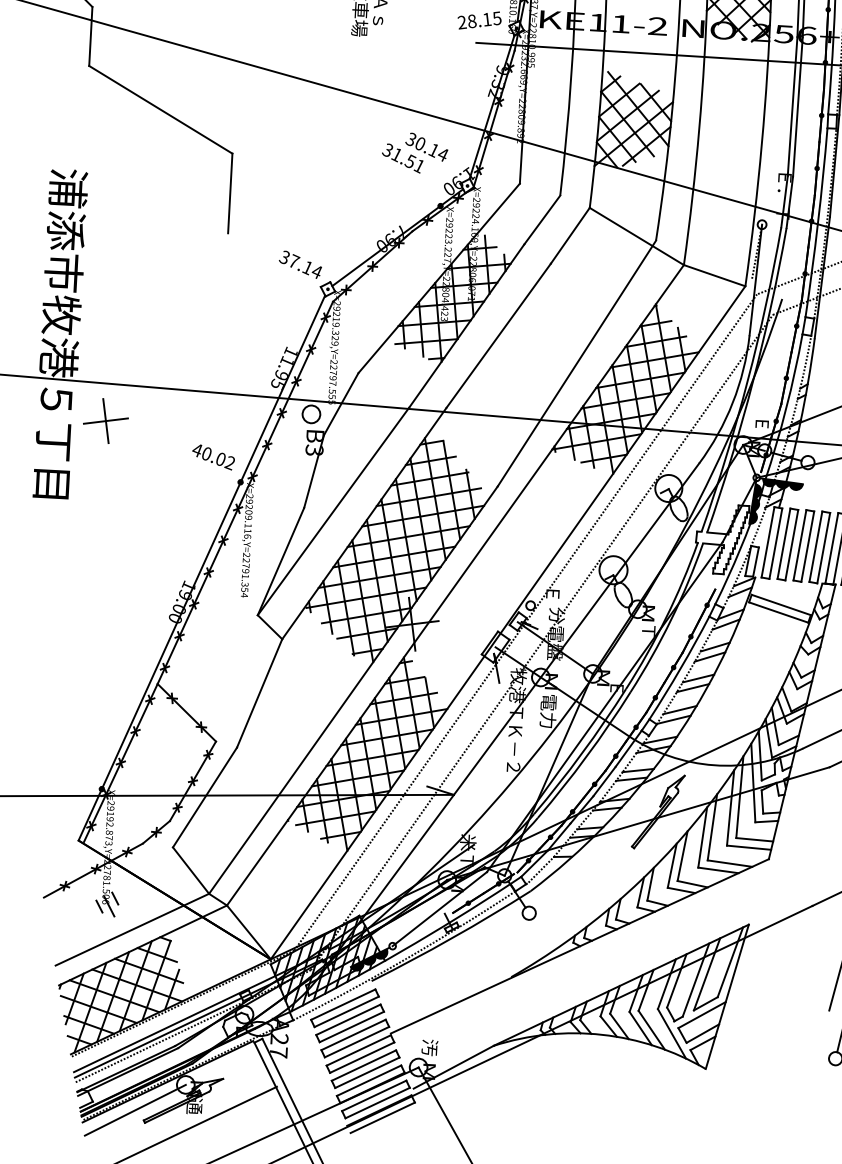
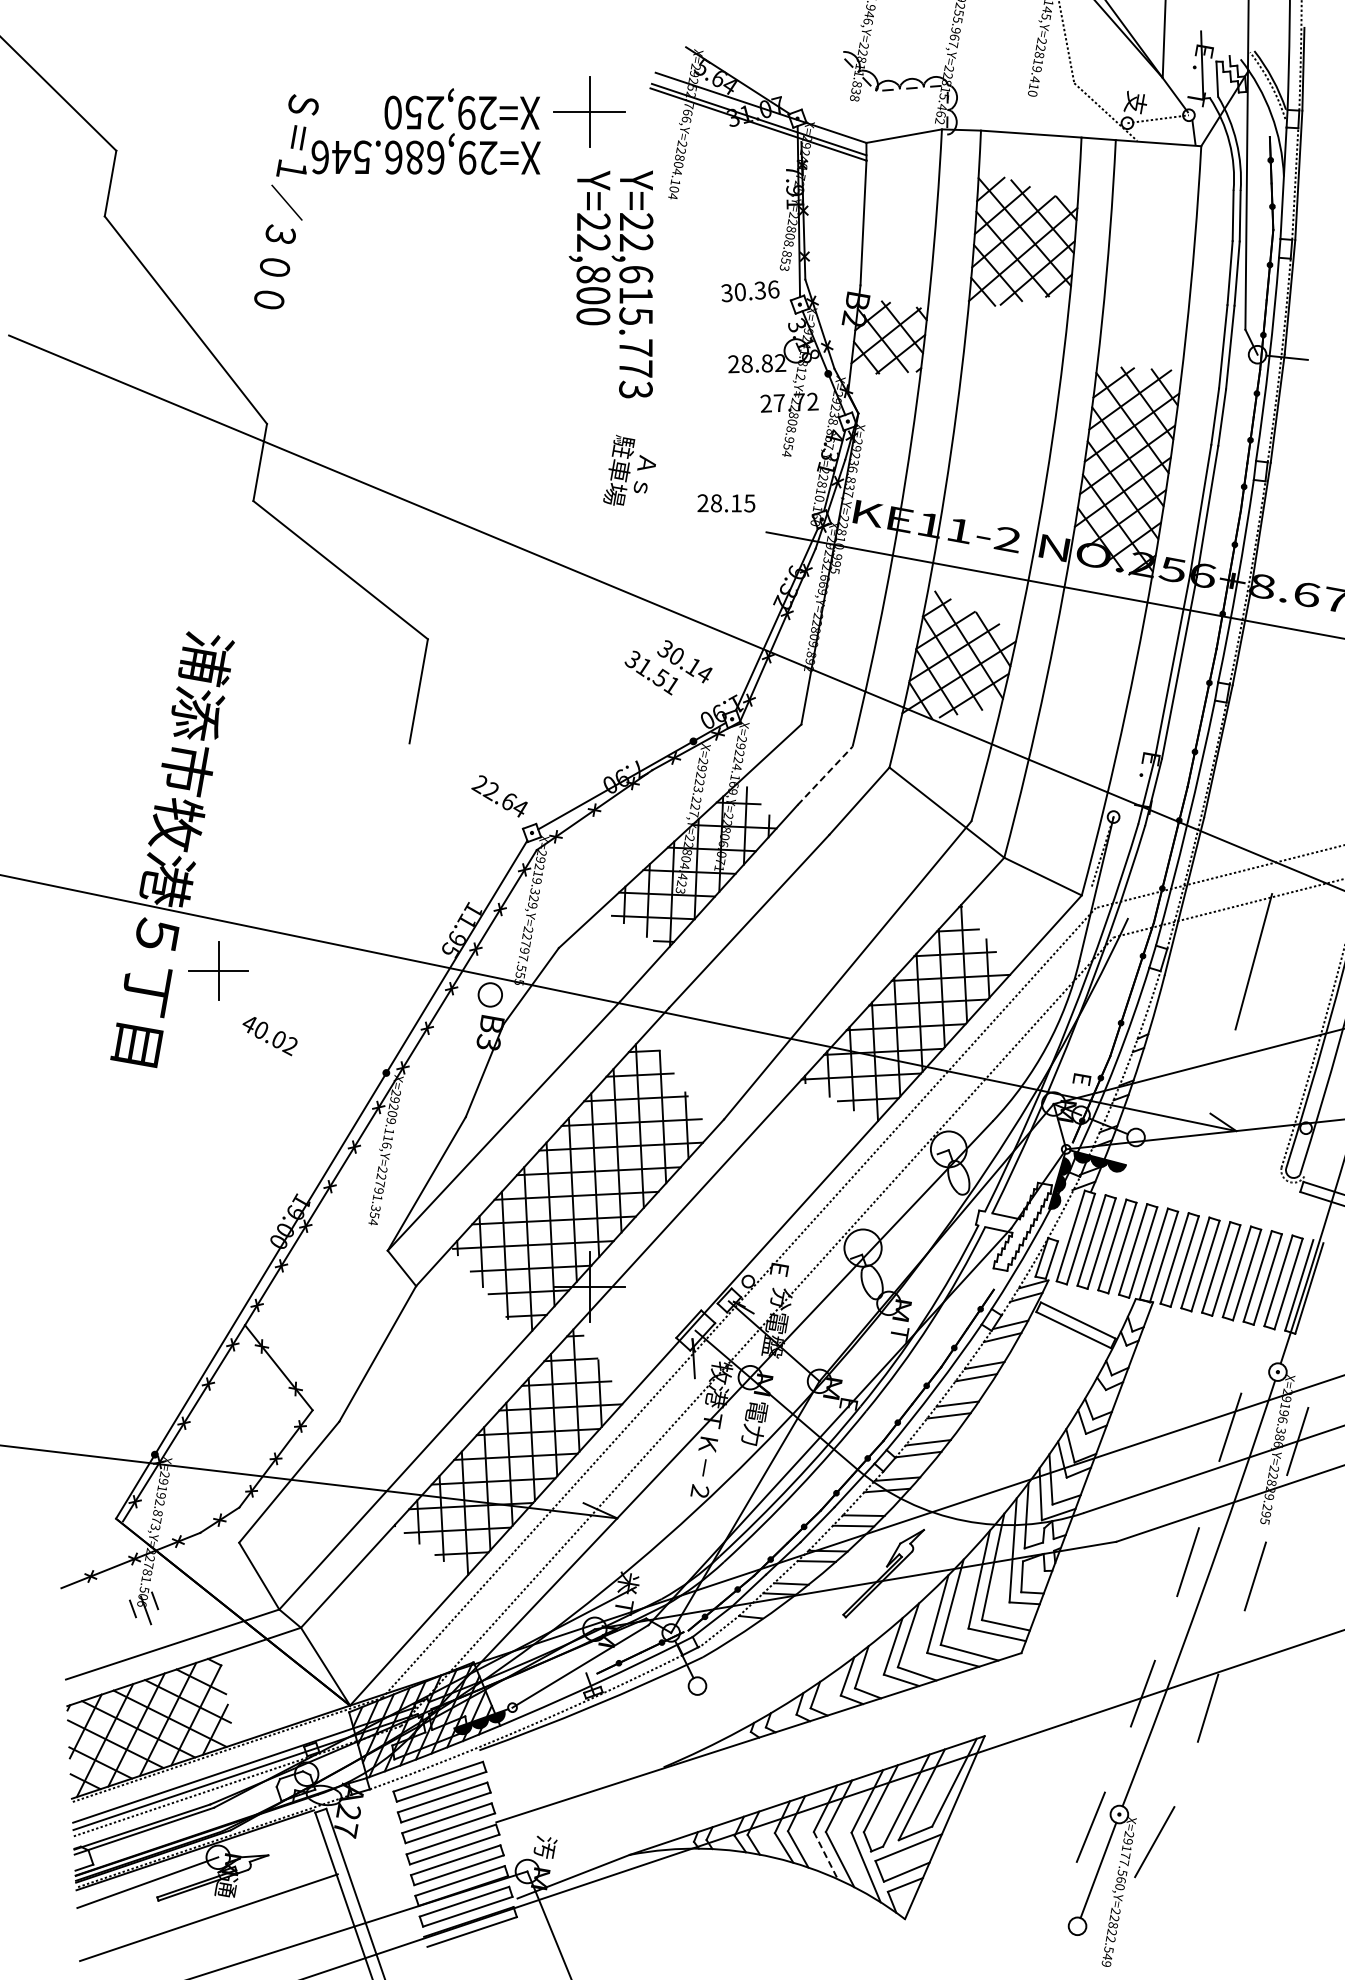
text: (479, 20) -> (726, 503), moved
line: (542, 219) -> (825, 775), solid -> dashed
text: (296, 263) -> (494, 793), 37.14 -> 22.64
text: (213, 457) -> (269, 1036), moved
line: (640, 1028) -> (825, 1855), solid -> dashed

